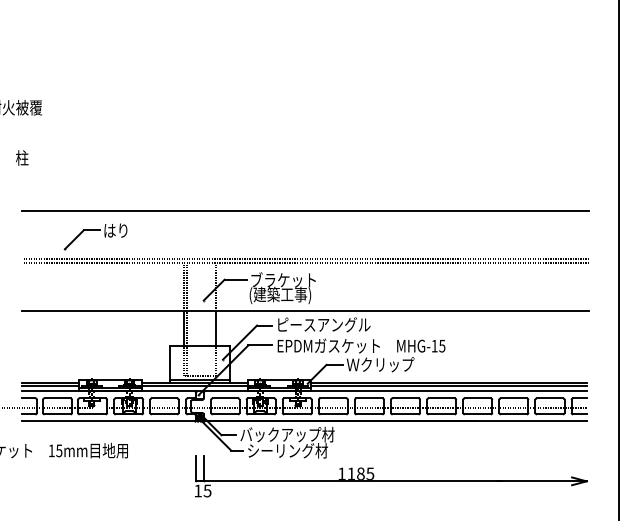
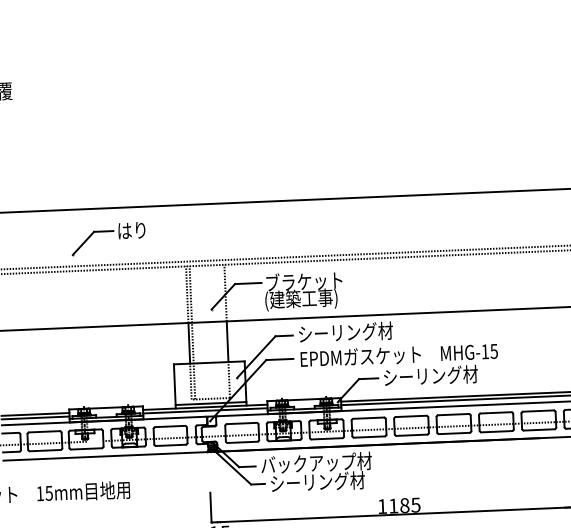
part: (95, 236) -> (108, 238), moved
text: (323, 324) -> (353, 331), ピースアングル -> シーリング材
text: (386, 364) -> (429, 375), Ｗクリップ -> シーリング材
line: (203, 468) -> (219, 506), removed

